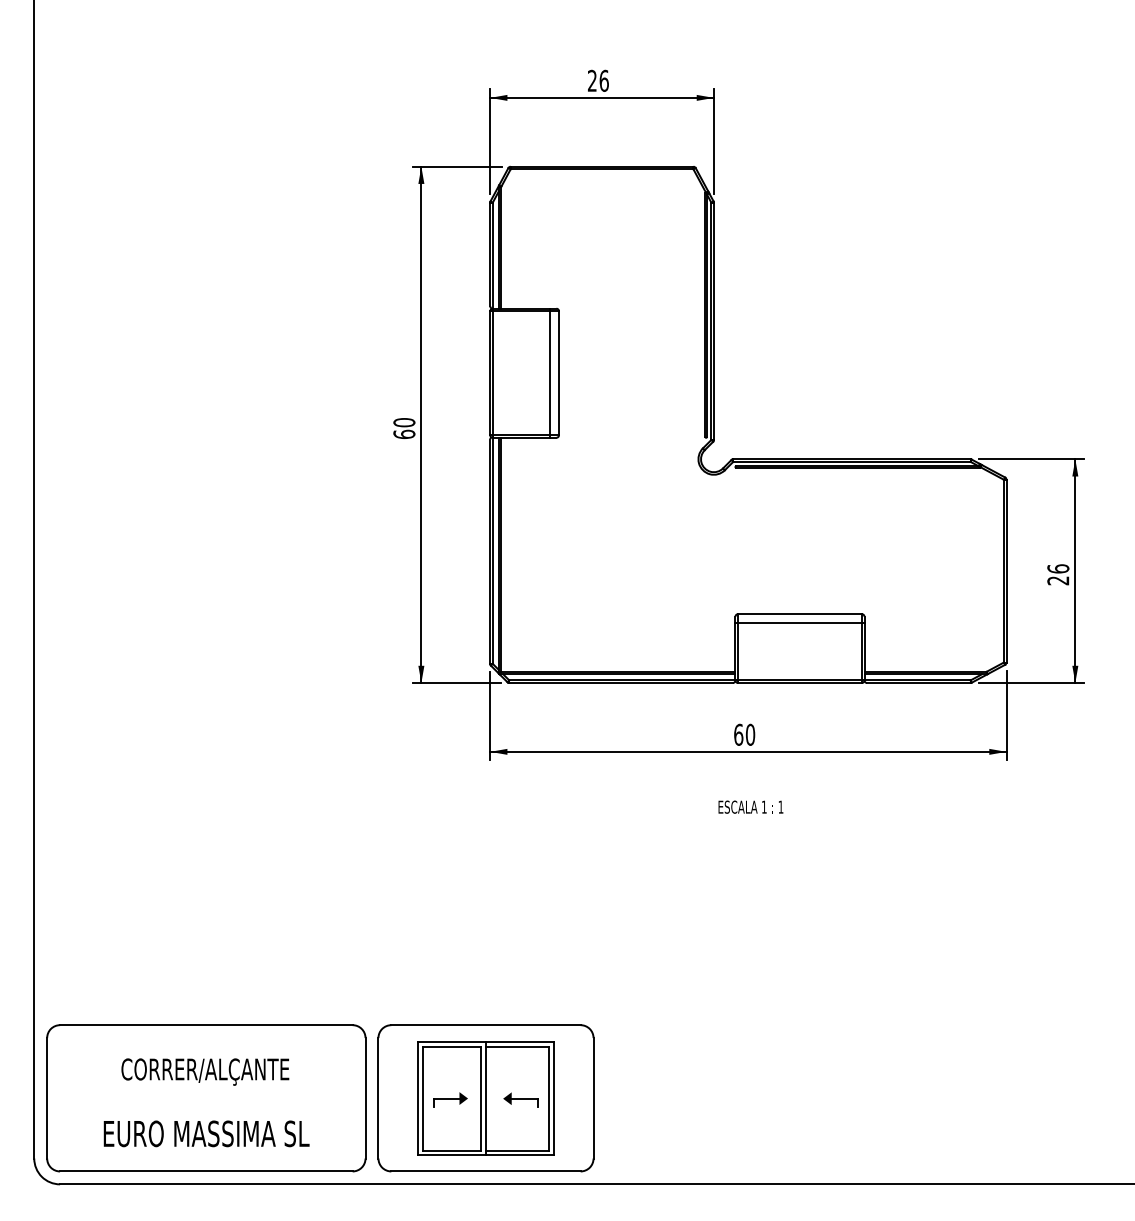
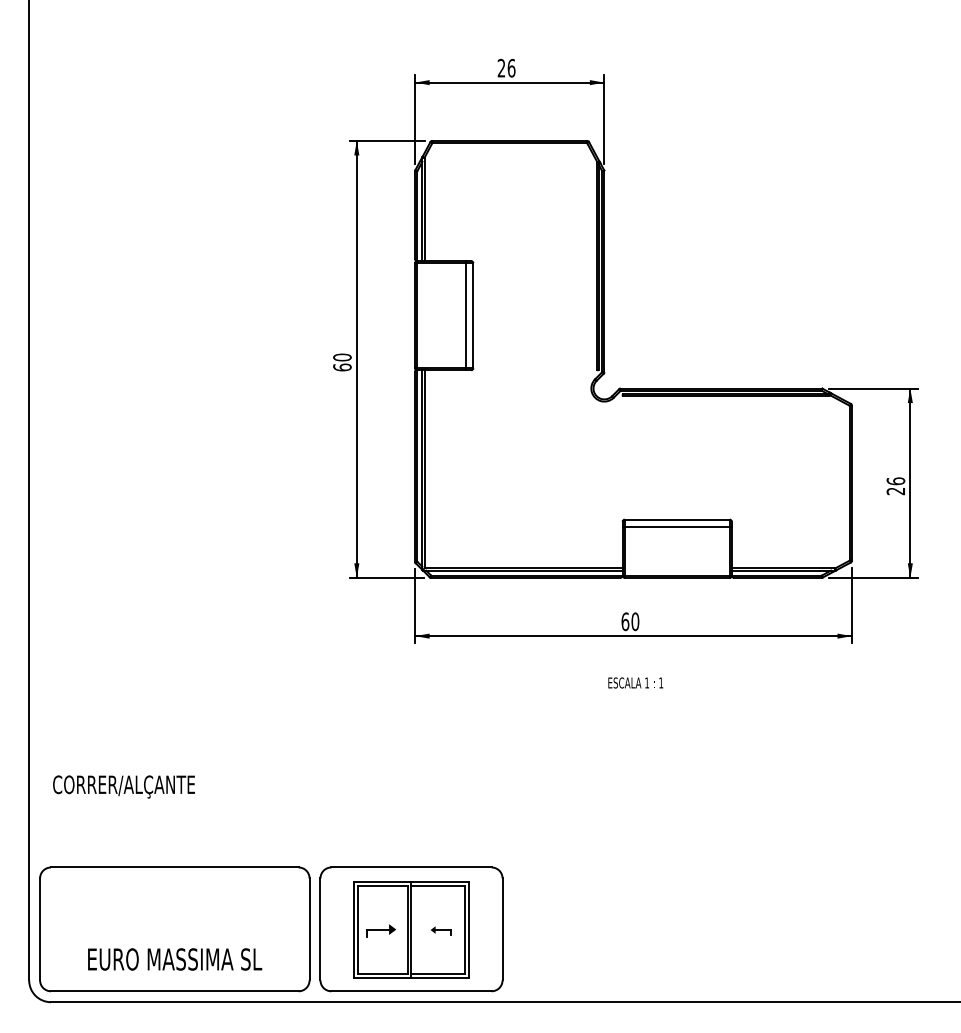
text: (205, 1071) -> (124, 786), moved
part: (520, 1099) -> (440, 930), size x0.7

